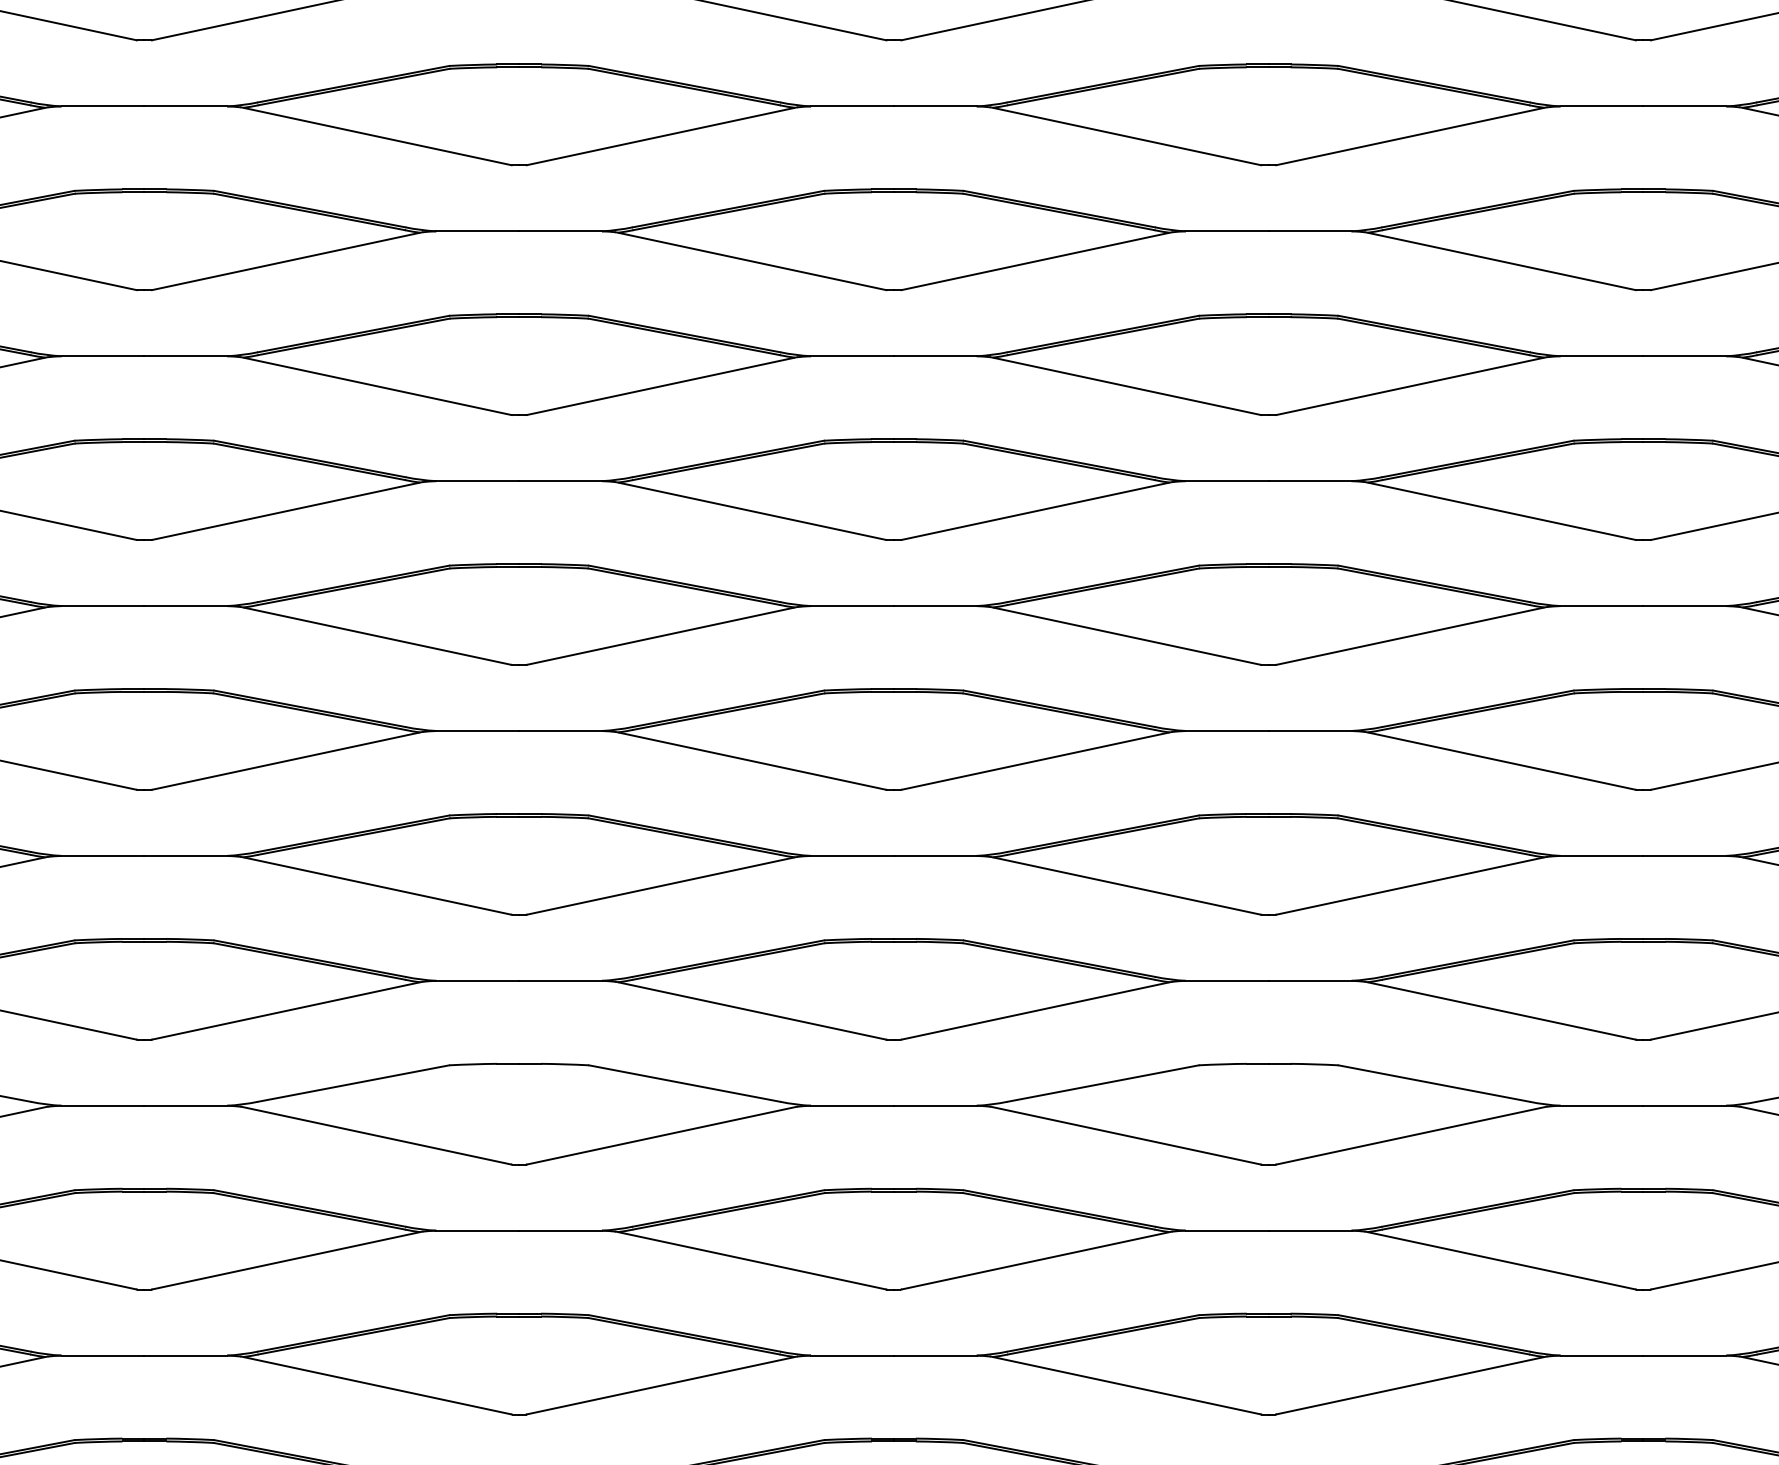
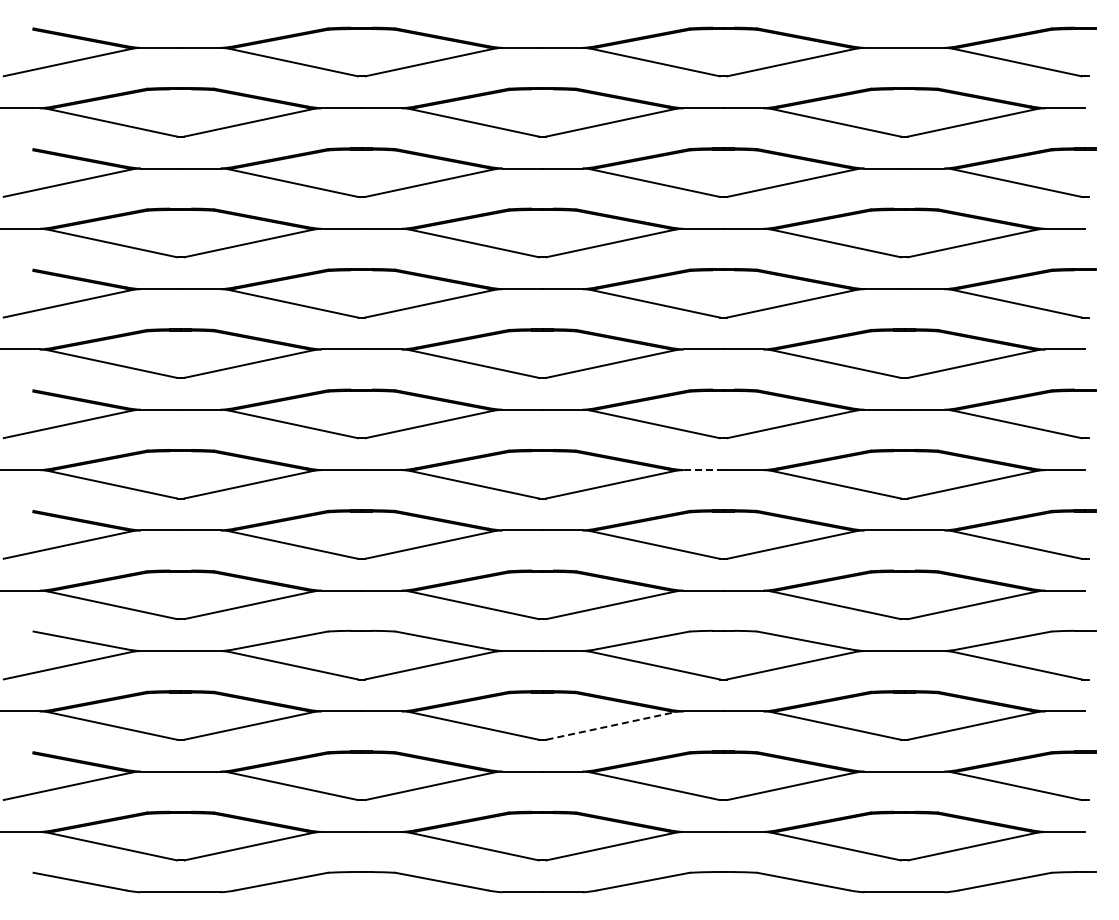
line: (1229, 731) -> (704, 470), solid -> dashed
line: (1036, 1259) -> (611, 725), solid -> dashed

